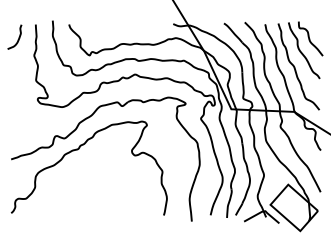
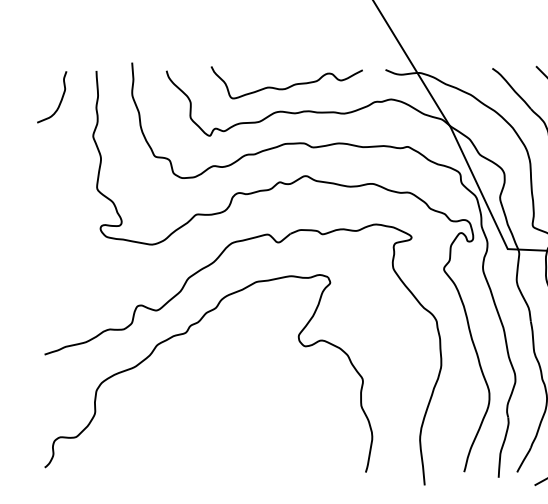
curve: (126, 31) -> (287, 85), added

